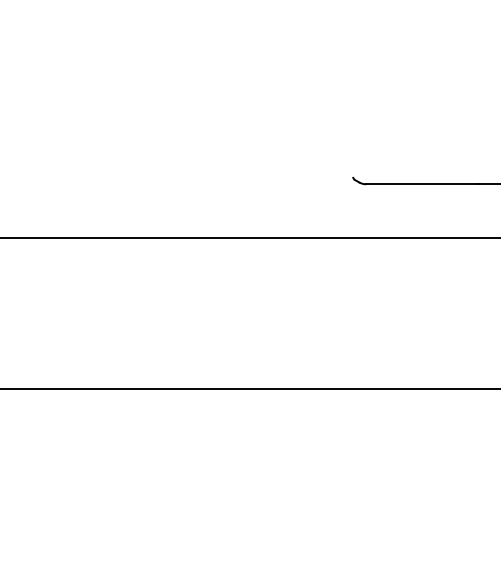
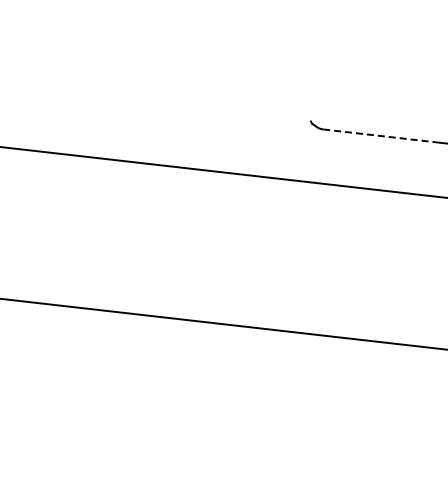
line: (422, 184) -> (379, 136), solid -> dashed

